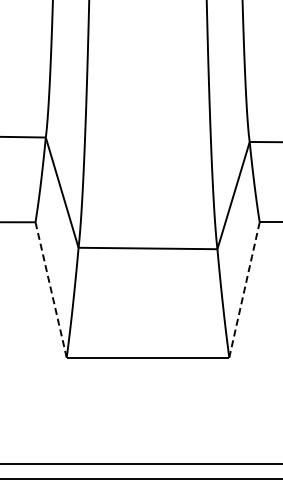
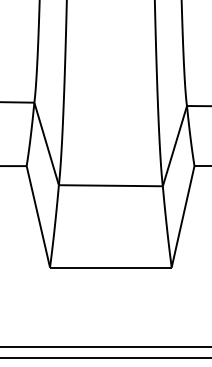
line: (51, 289) -> (38, 216), dashed -> solid
line: (244, 290) -> (183, 217), dashed -> solid

